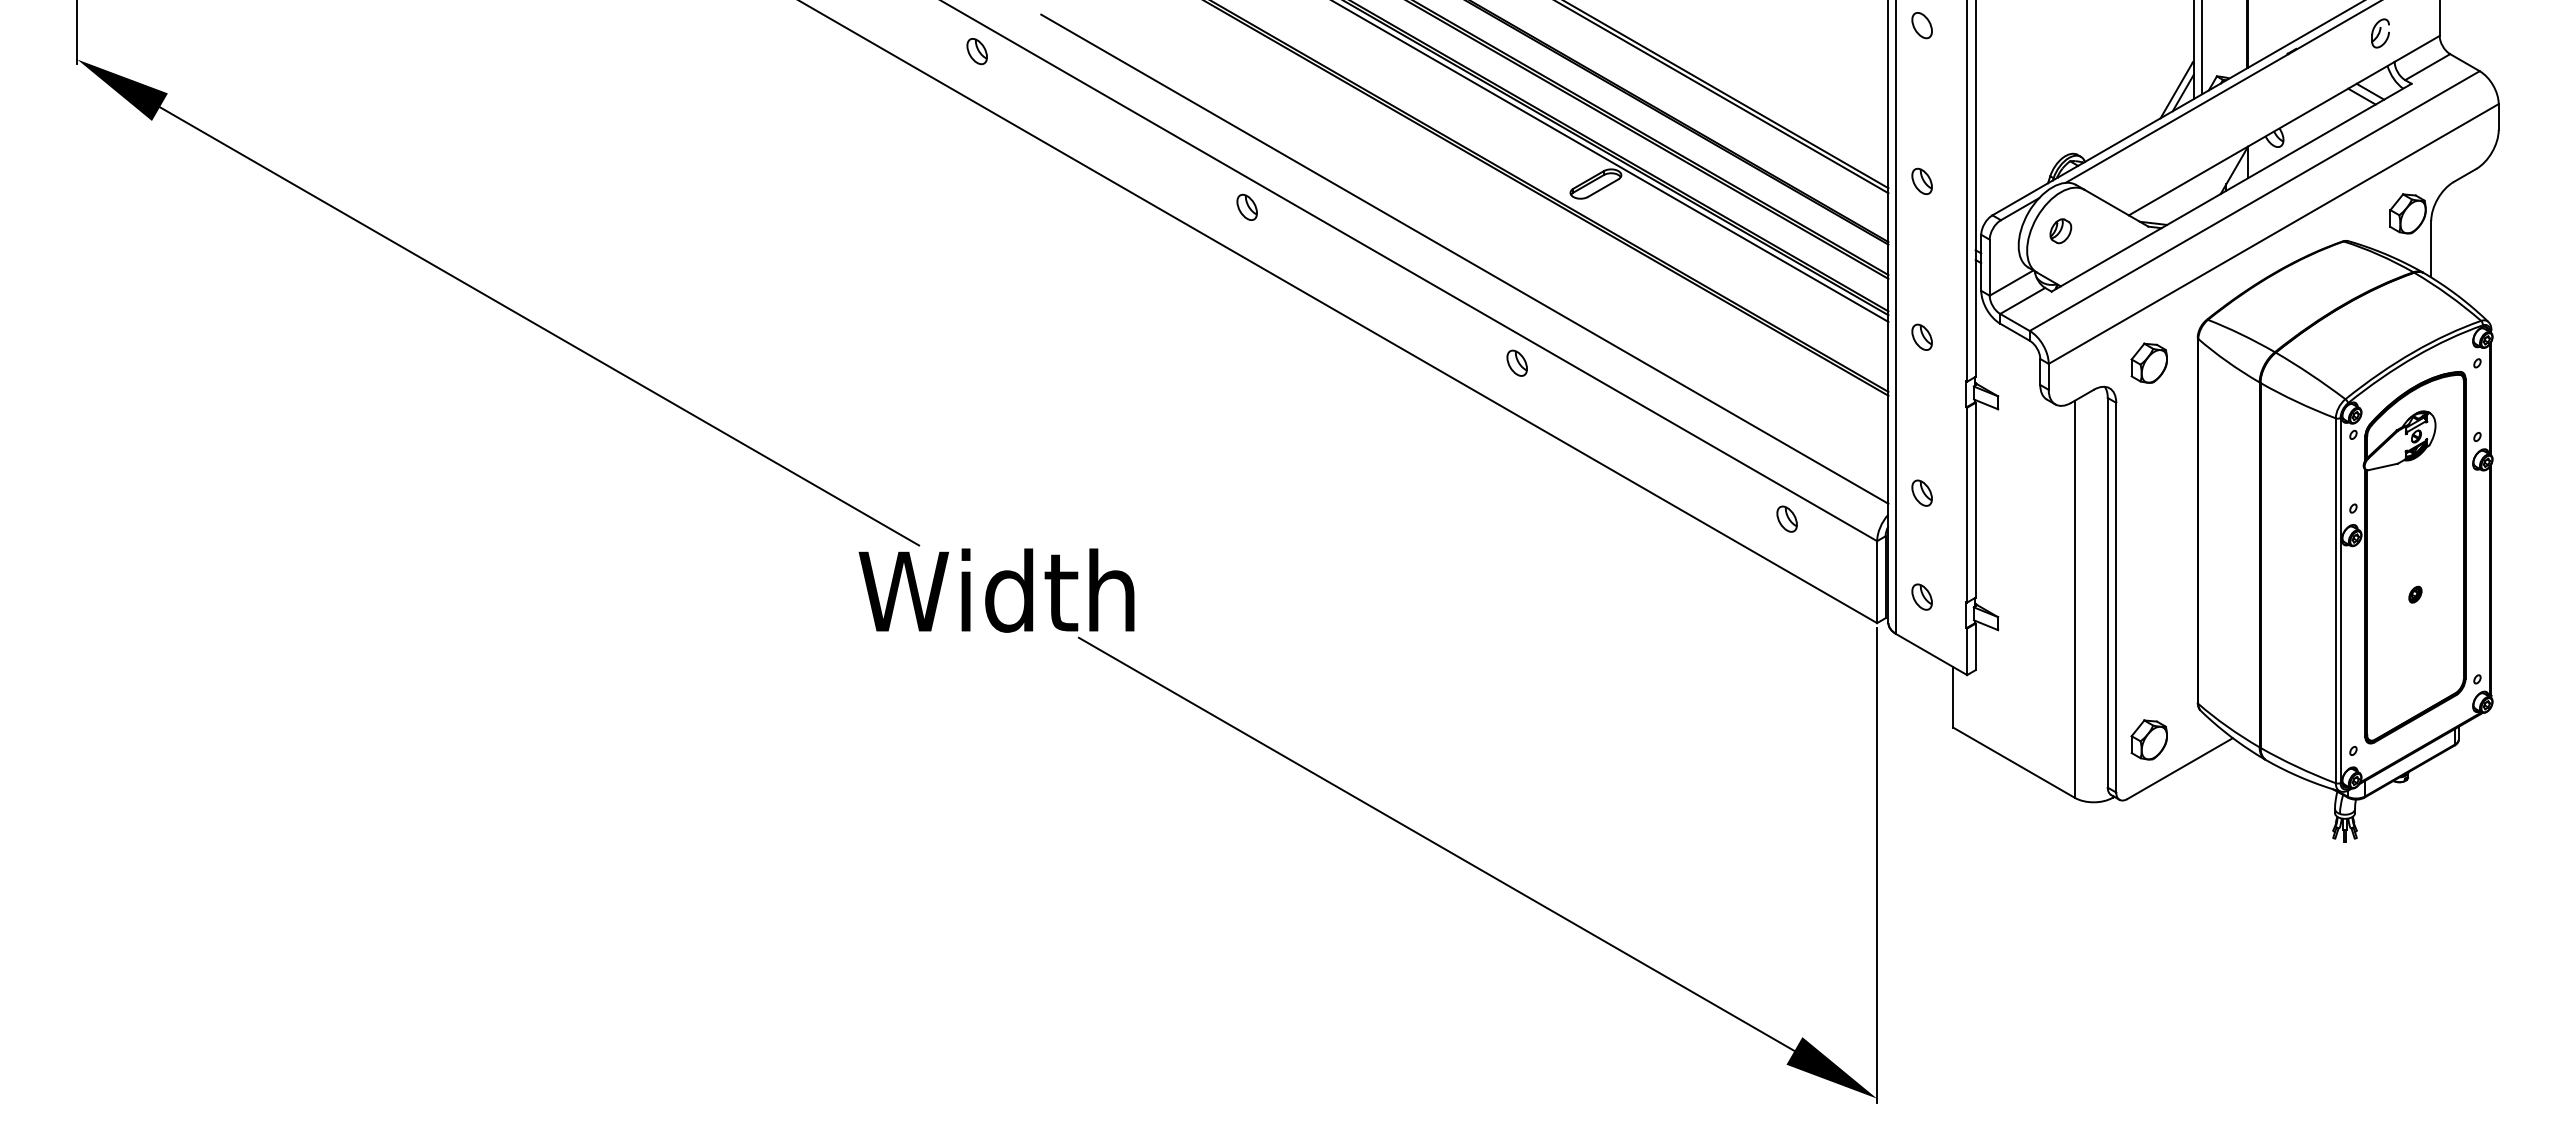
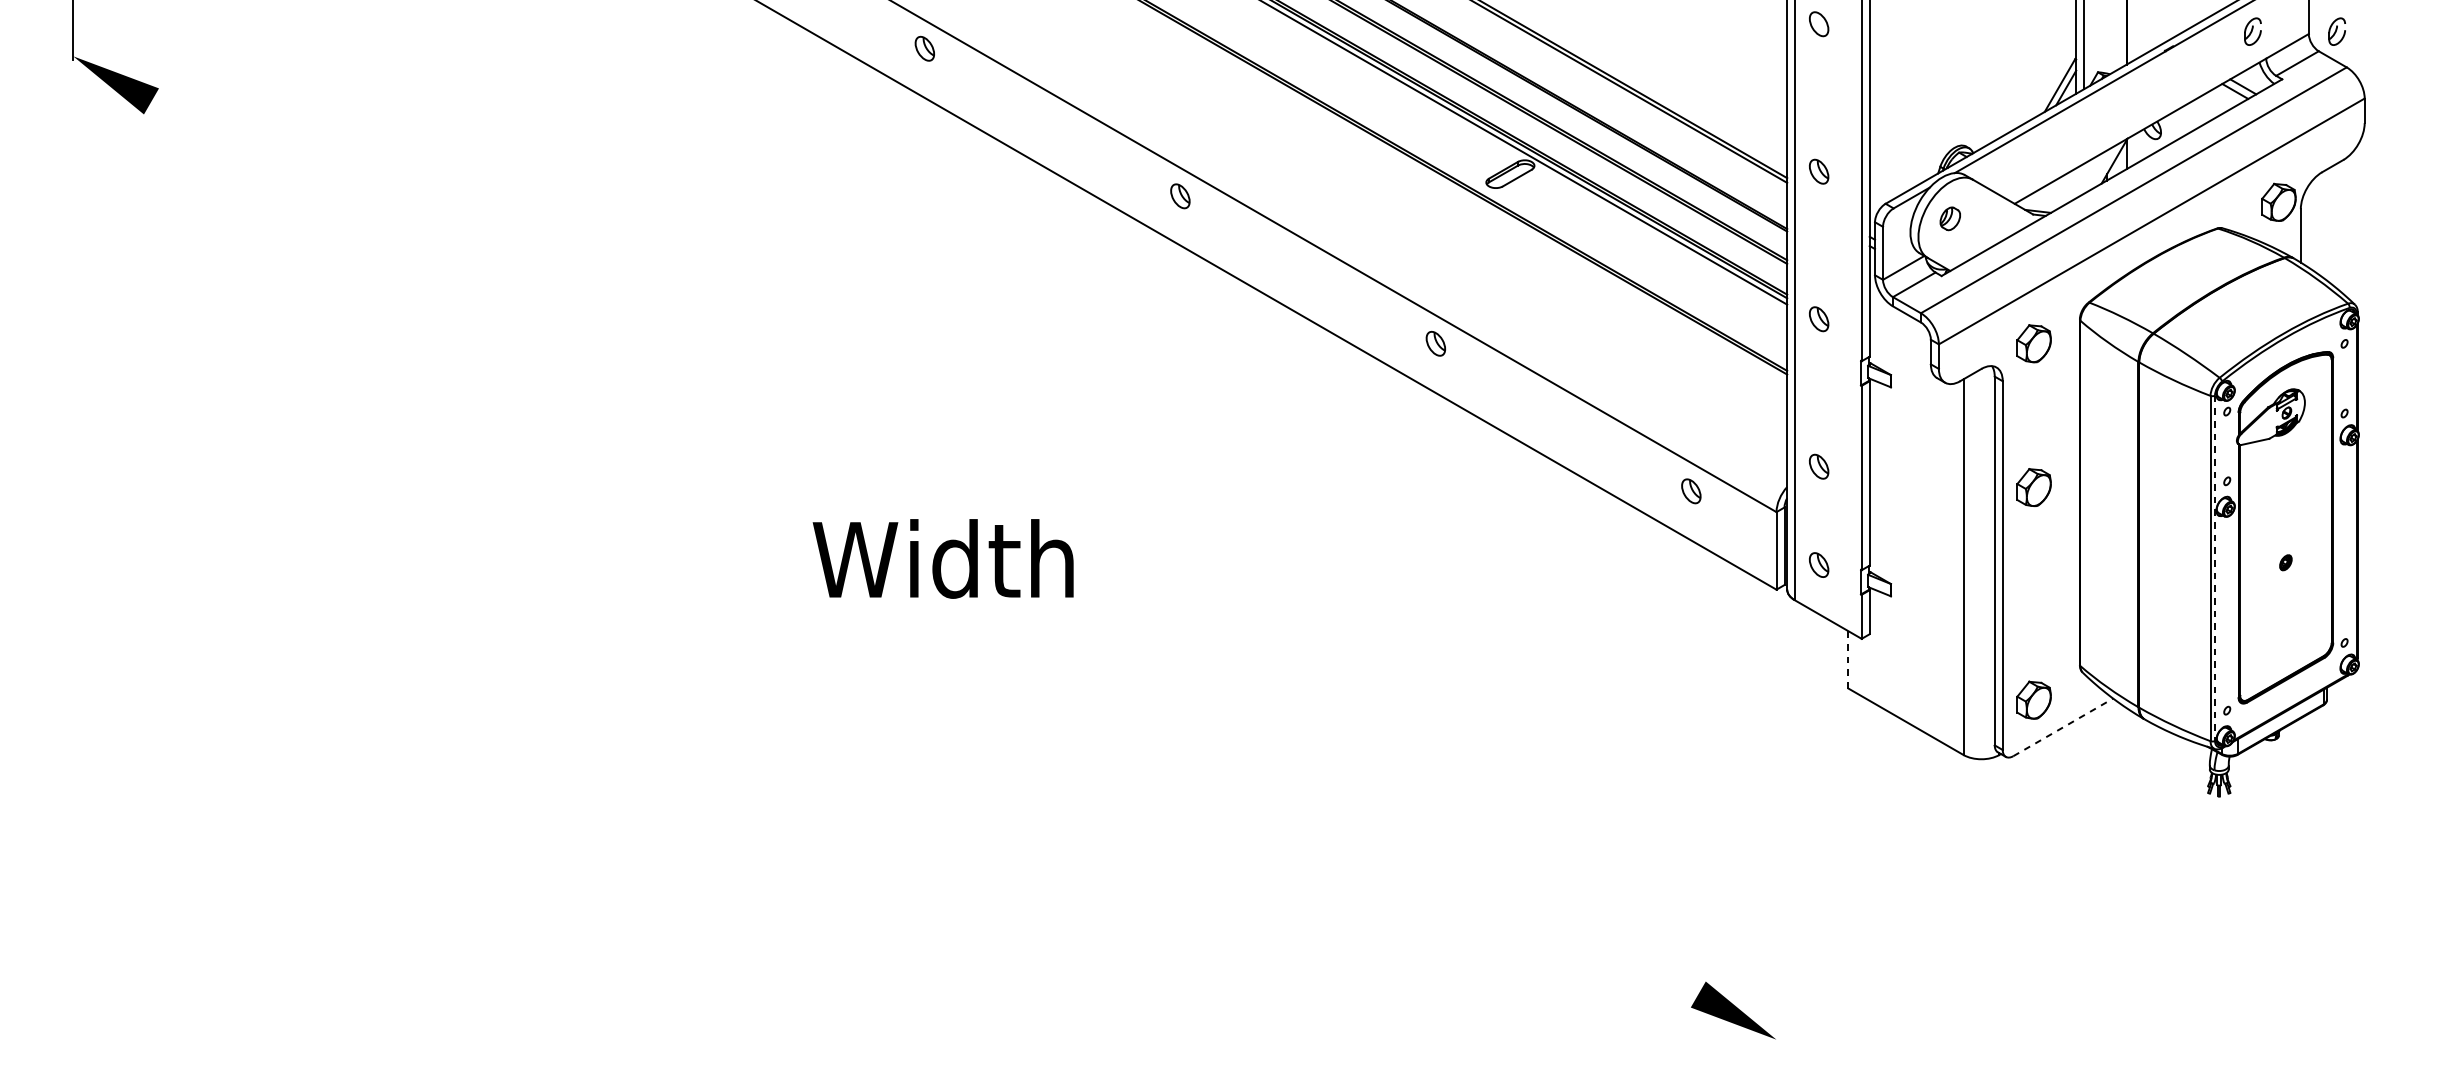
part: (2469, 33) -> (2337, 31), added
line: (1464, 258) -> (1386, 244), removed
line: (539, 326) -> (510, 308), removed
part: (2148, 514) -> (2033, 486), added
line: (2340, 601) -> (2214, 569), solid -> dashed
line: (1953, 696) -> (1848, 659), solid -> dashed
line: (2180, 768) -> (2063, 727), solid -> dashed
line: (1436, 843) -> (1359, 798), removed
line: (1877, 865) -> (1776, 819), removed

